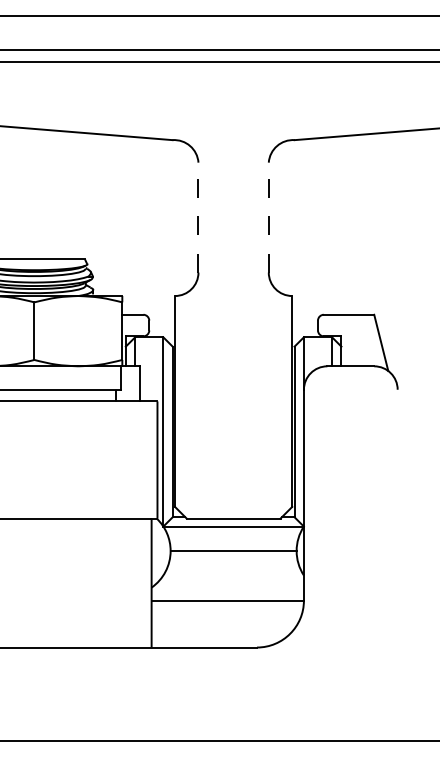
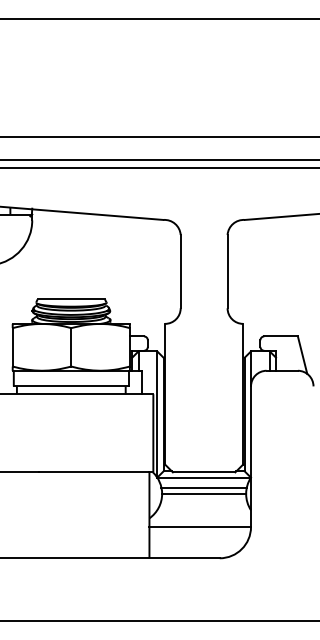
line: (198, 217) -> (180, 271), dashed -> solid
line: (268, 217) -> (227, 271), dashed -> solid
line: (232, 541) -> (203, 487), added

